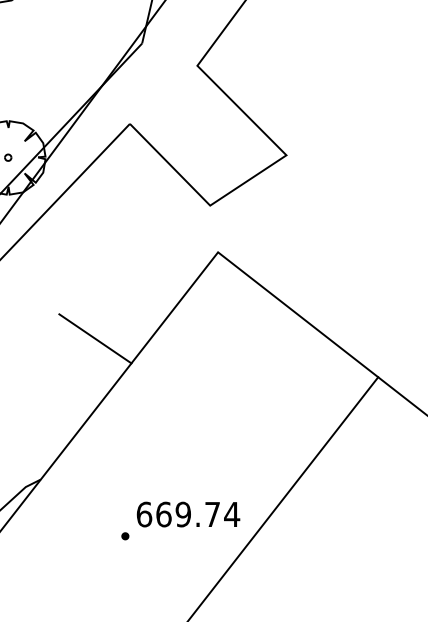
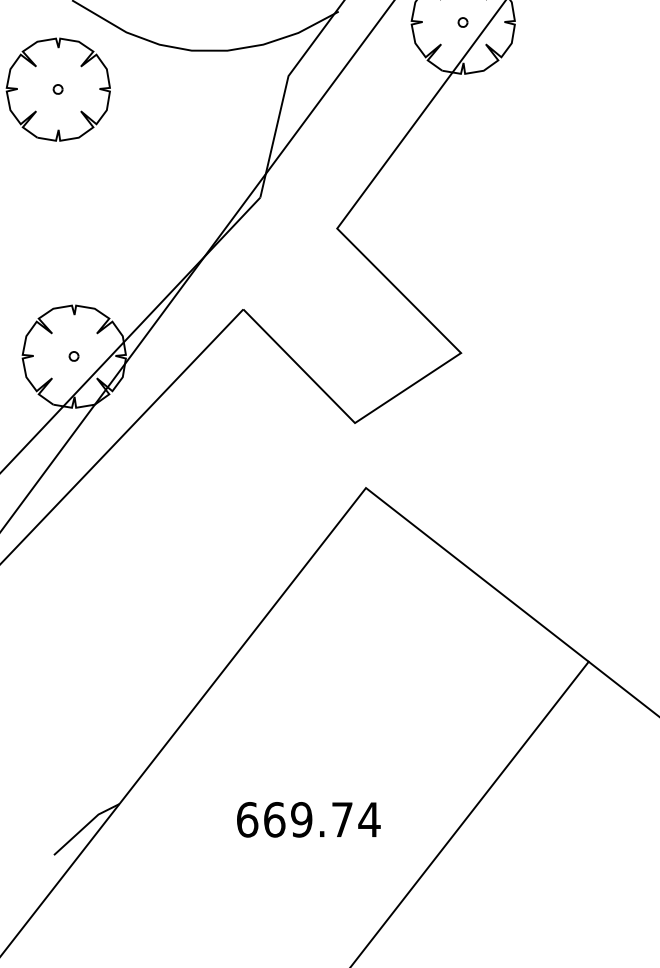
line: (95, 338) -> (195, 608), removed
text: (188, 514) -> (308, 819), moved
part: (125, 535) -> (236, 882), removed

